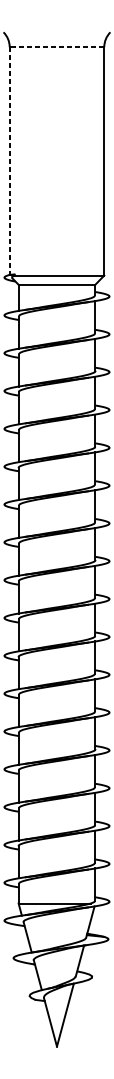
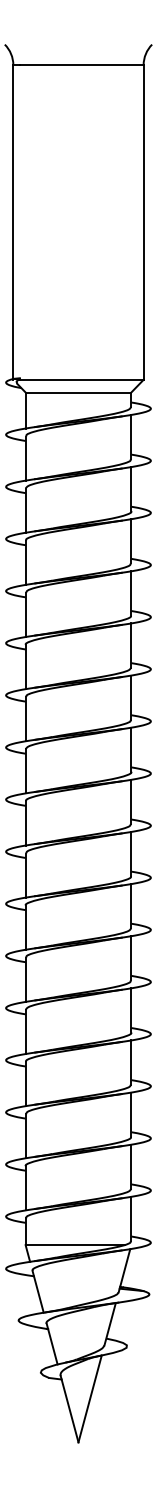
line: (59, 47) -> (81, 65), dashed -> solid
line: (9, 161) -> (13, 222), dashed -> solid

